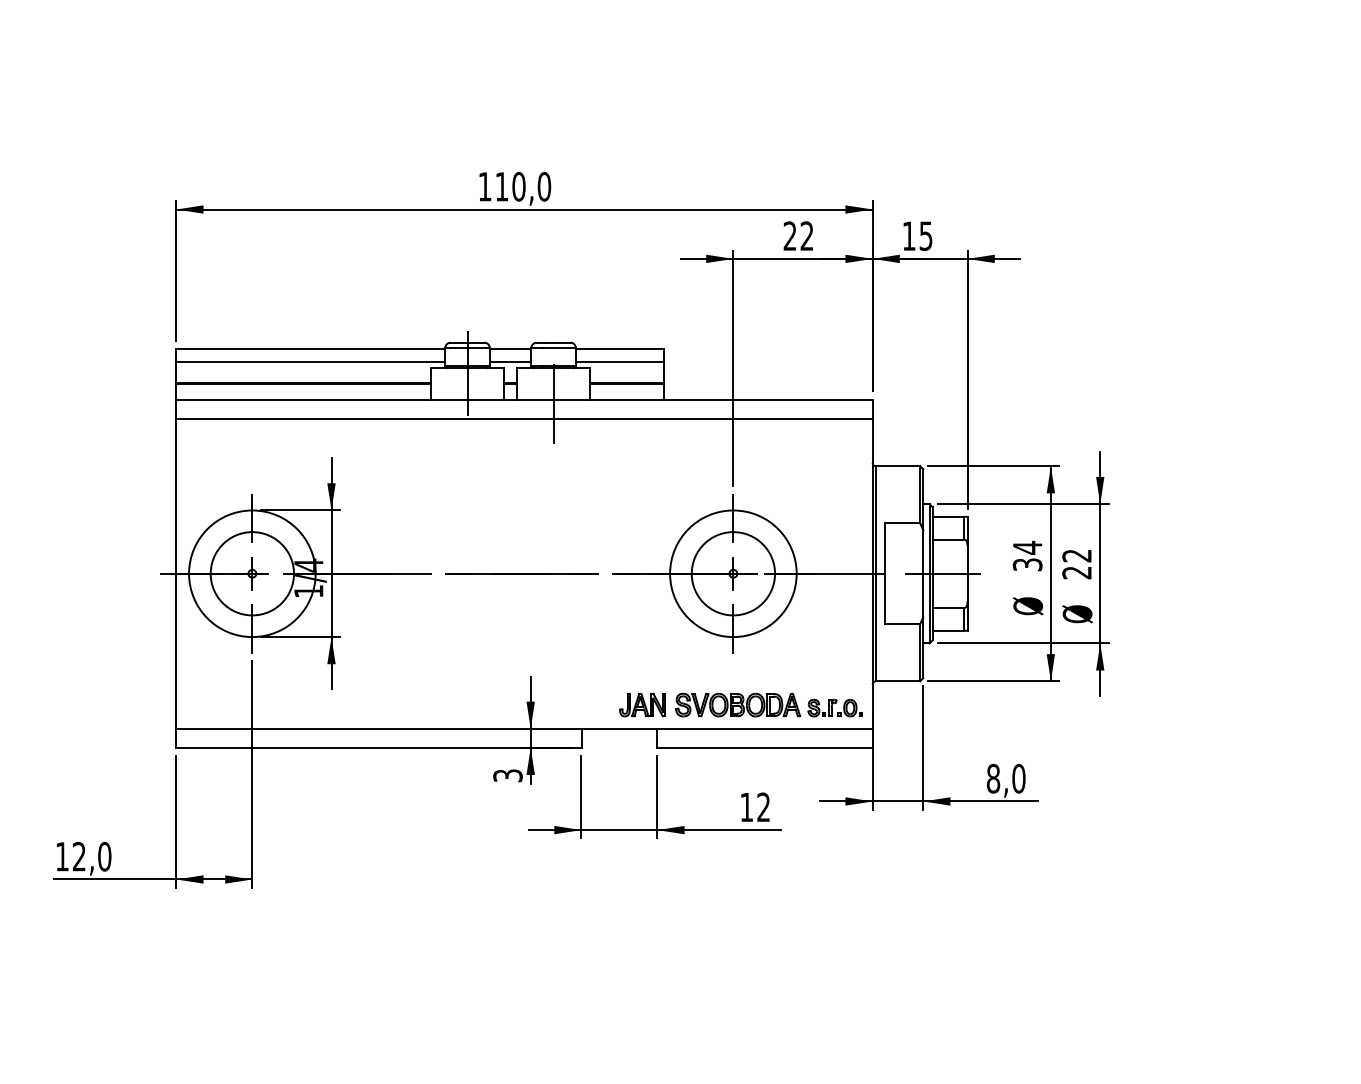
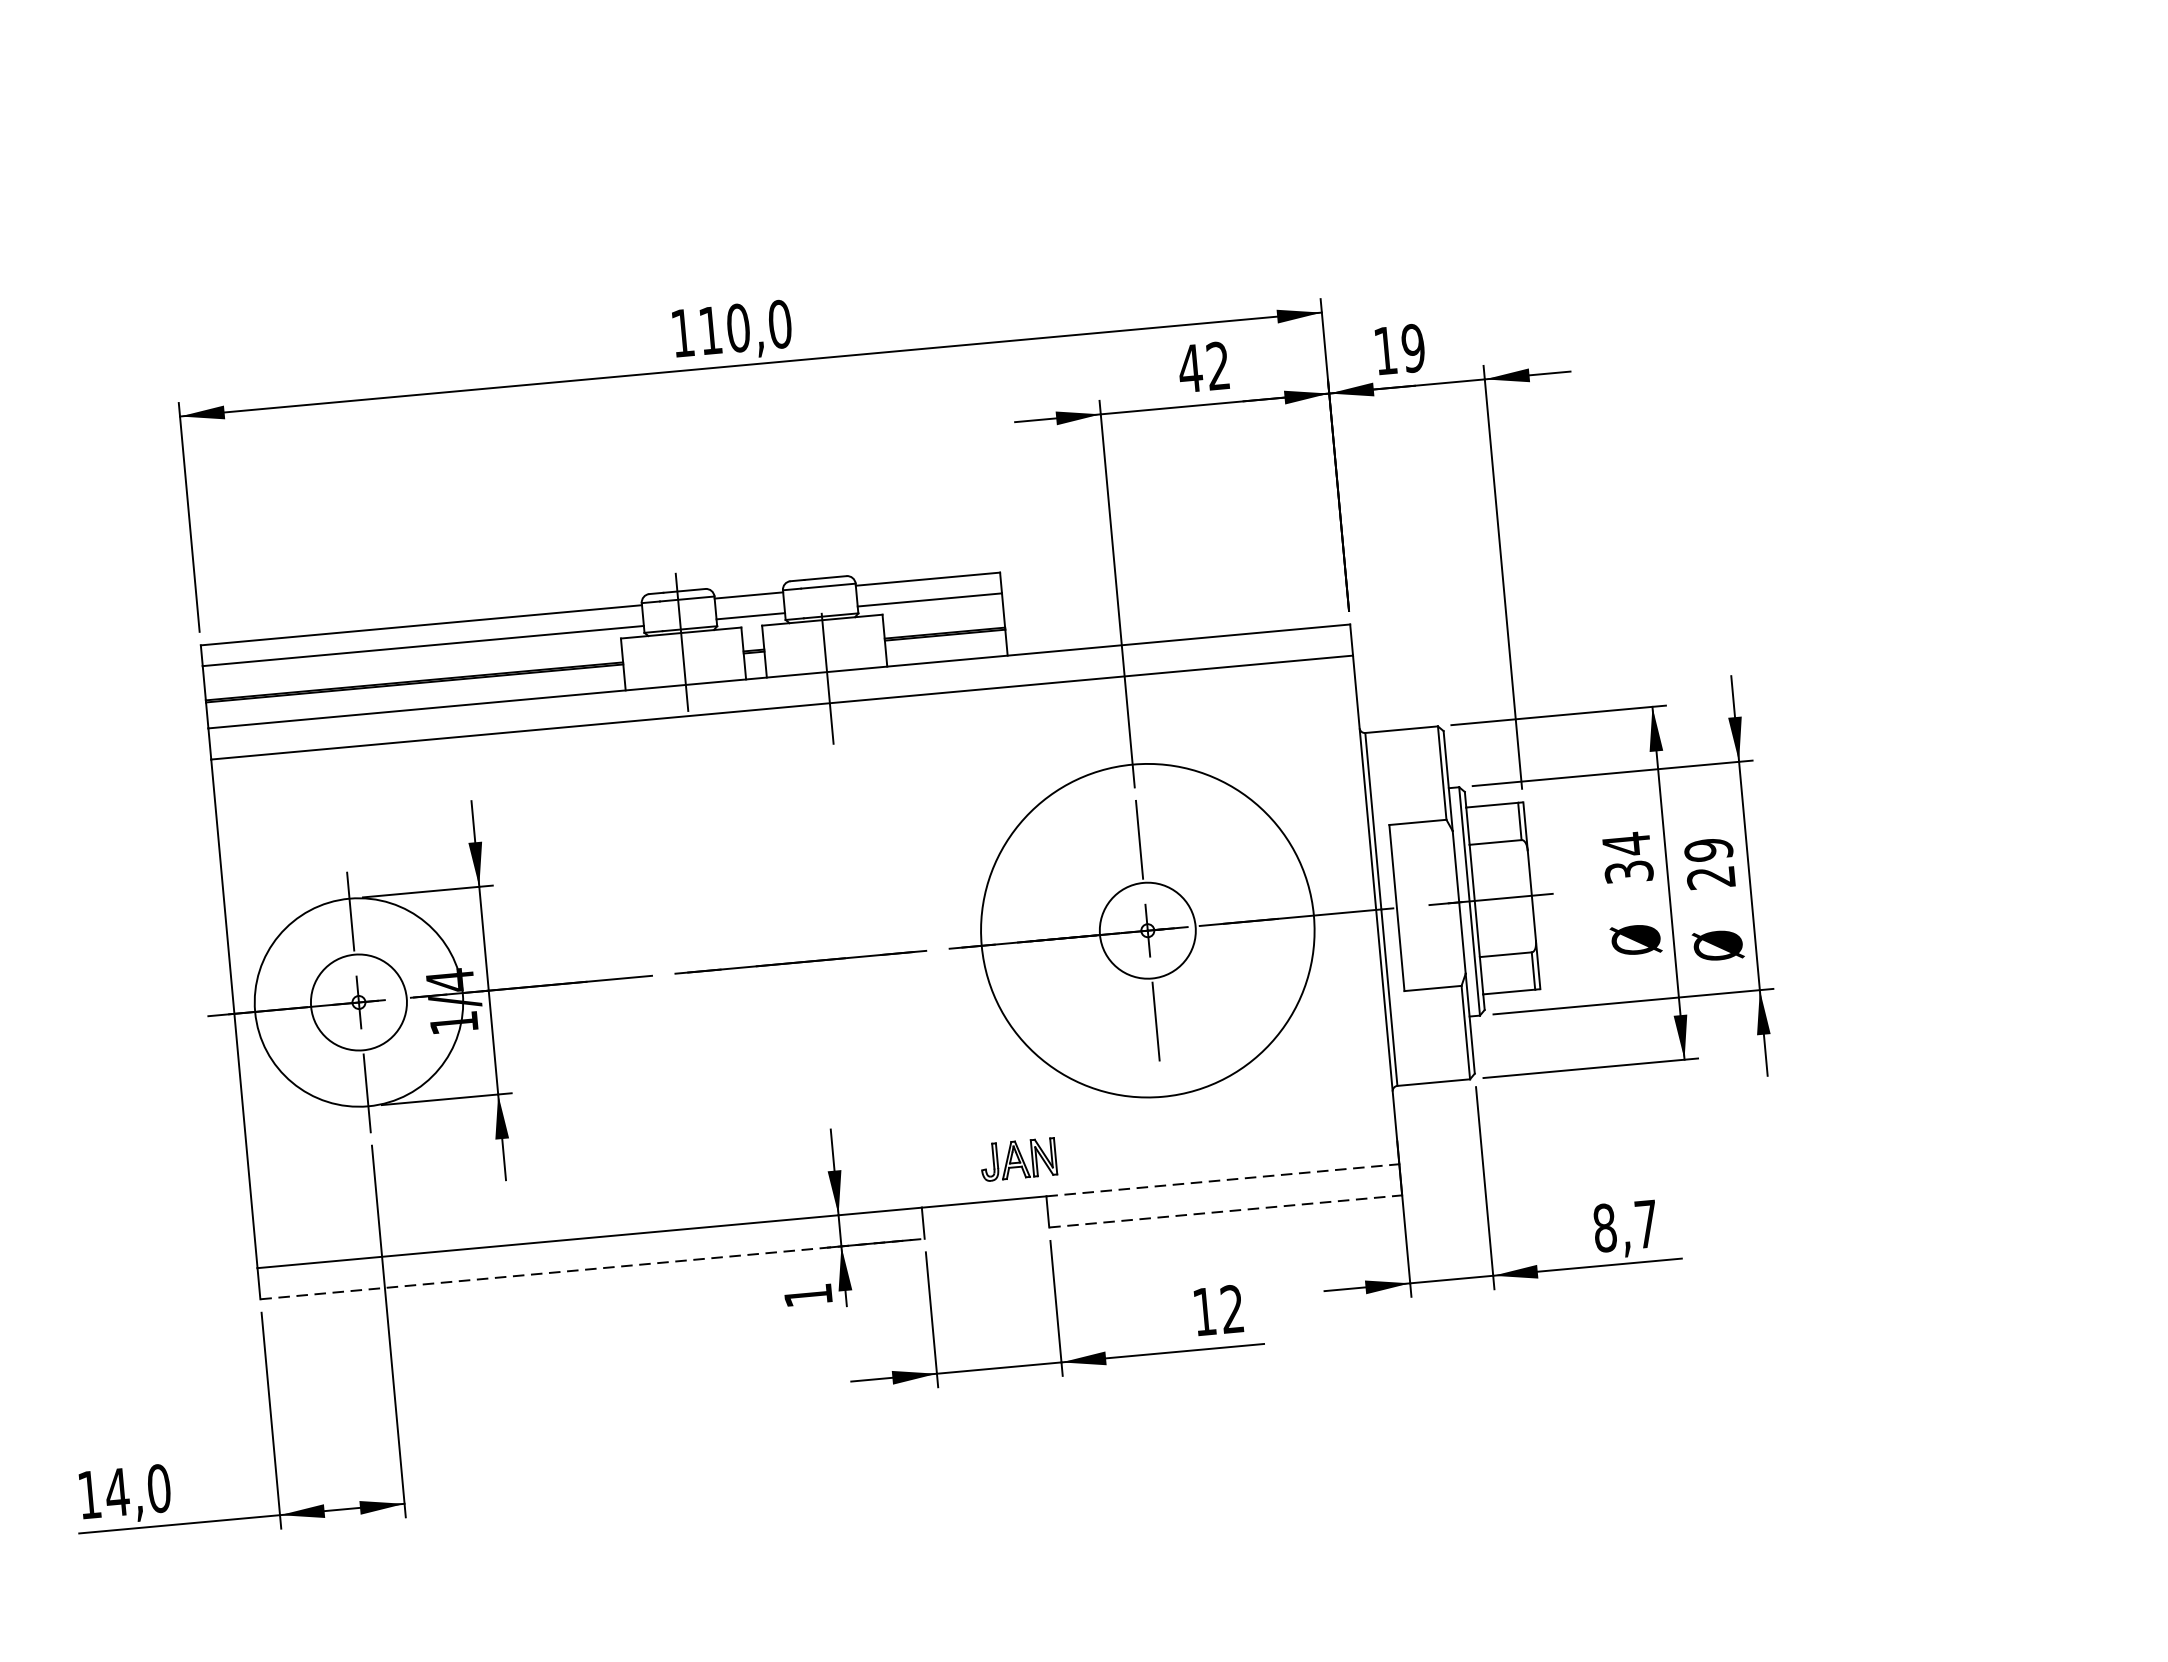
text: (790, 235) -> (1190, 367), 22 -> 42
text: (925, 235) -> (1412, 347), 15 -> 19
text: (1076, 555) -> (1707, 849), 22 -> 29
circle: (252, 573) -> (359, 1002), size x0.7
circle: (733, 573) -> (1147, 930), size x0.7
circle: (733, 573) -> (1147, 930), size x1.6
part: (768, 704) -> (1224, 1139), removed
line: (765, 728) -> (1223, 1179), solid -> dashed
line: (378, 747) -> (591, 1268), solid -> dashed
line: (765, 747) -> (1226, 1210), solid -> dashed
text: (507, 775) -> (807, 1295), 3 -> 1
text: (1018, 778) -> (1645, 1223), 8,0 -> 8,7
text: (79, 856) -> (117, 1491), 12,0 -> 14,0

